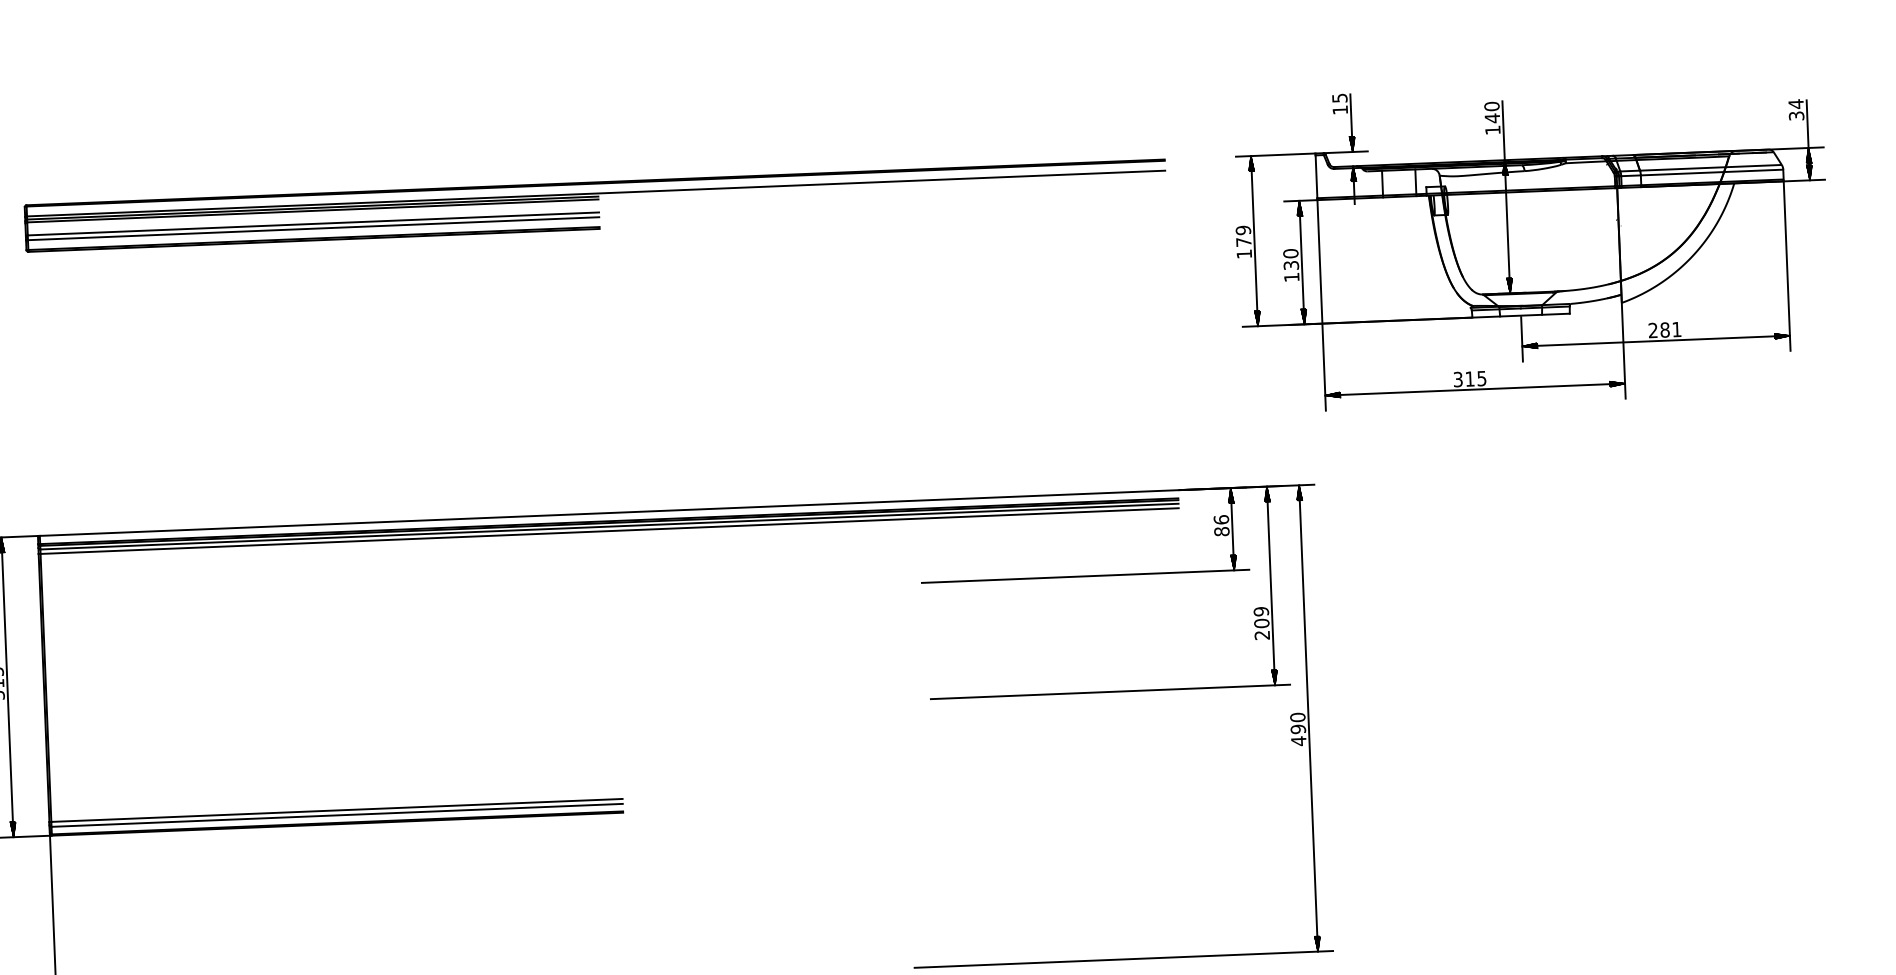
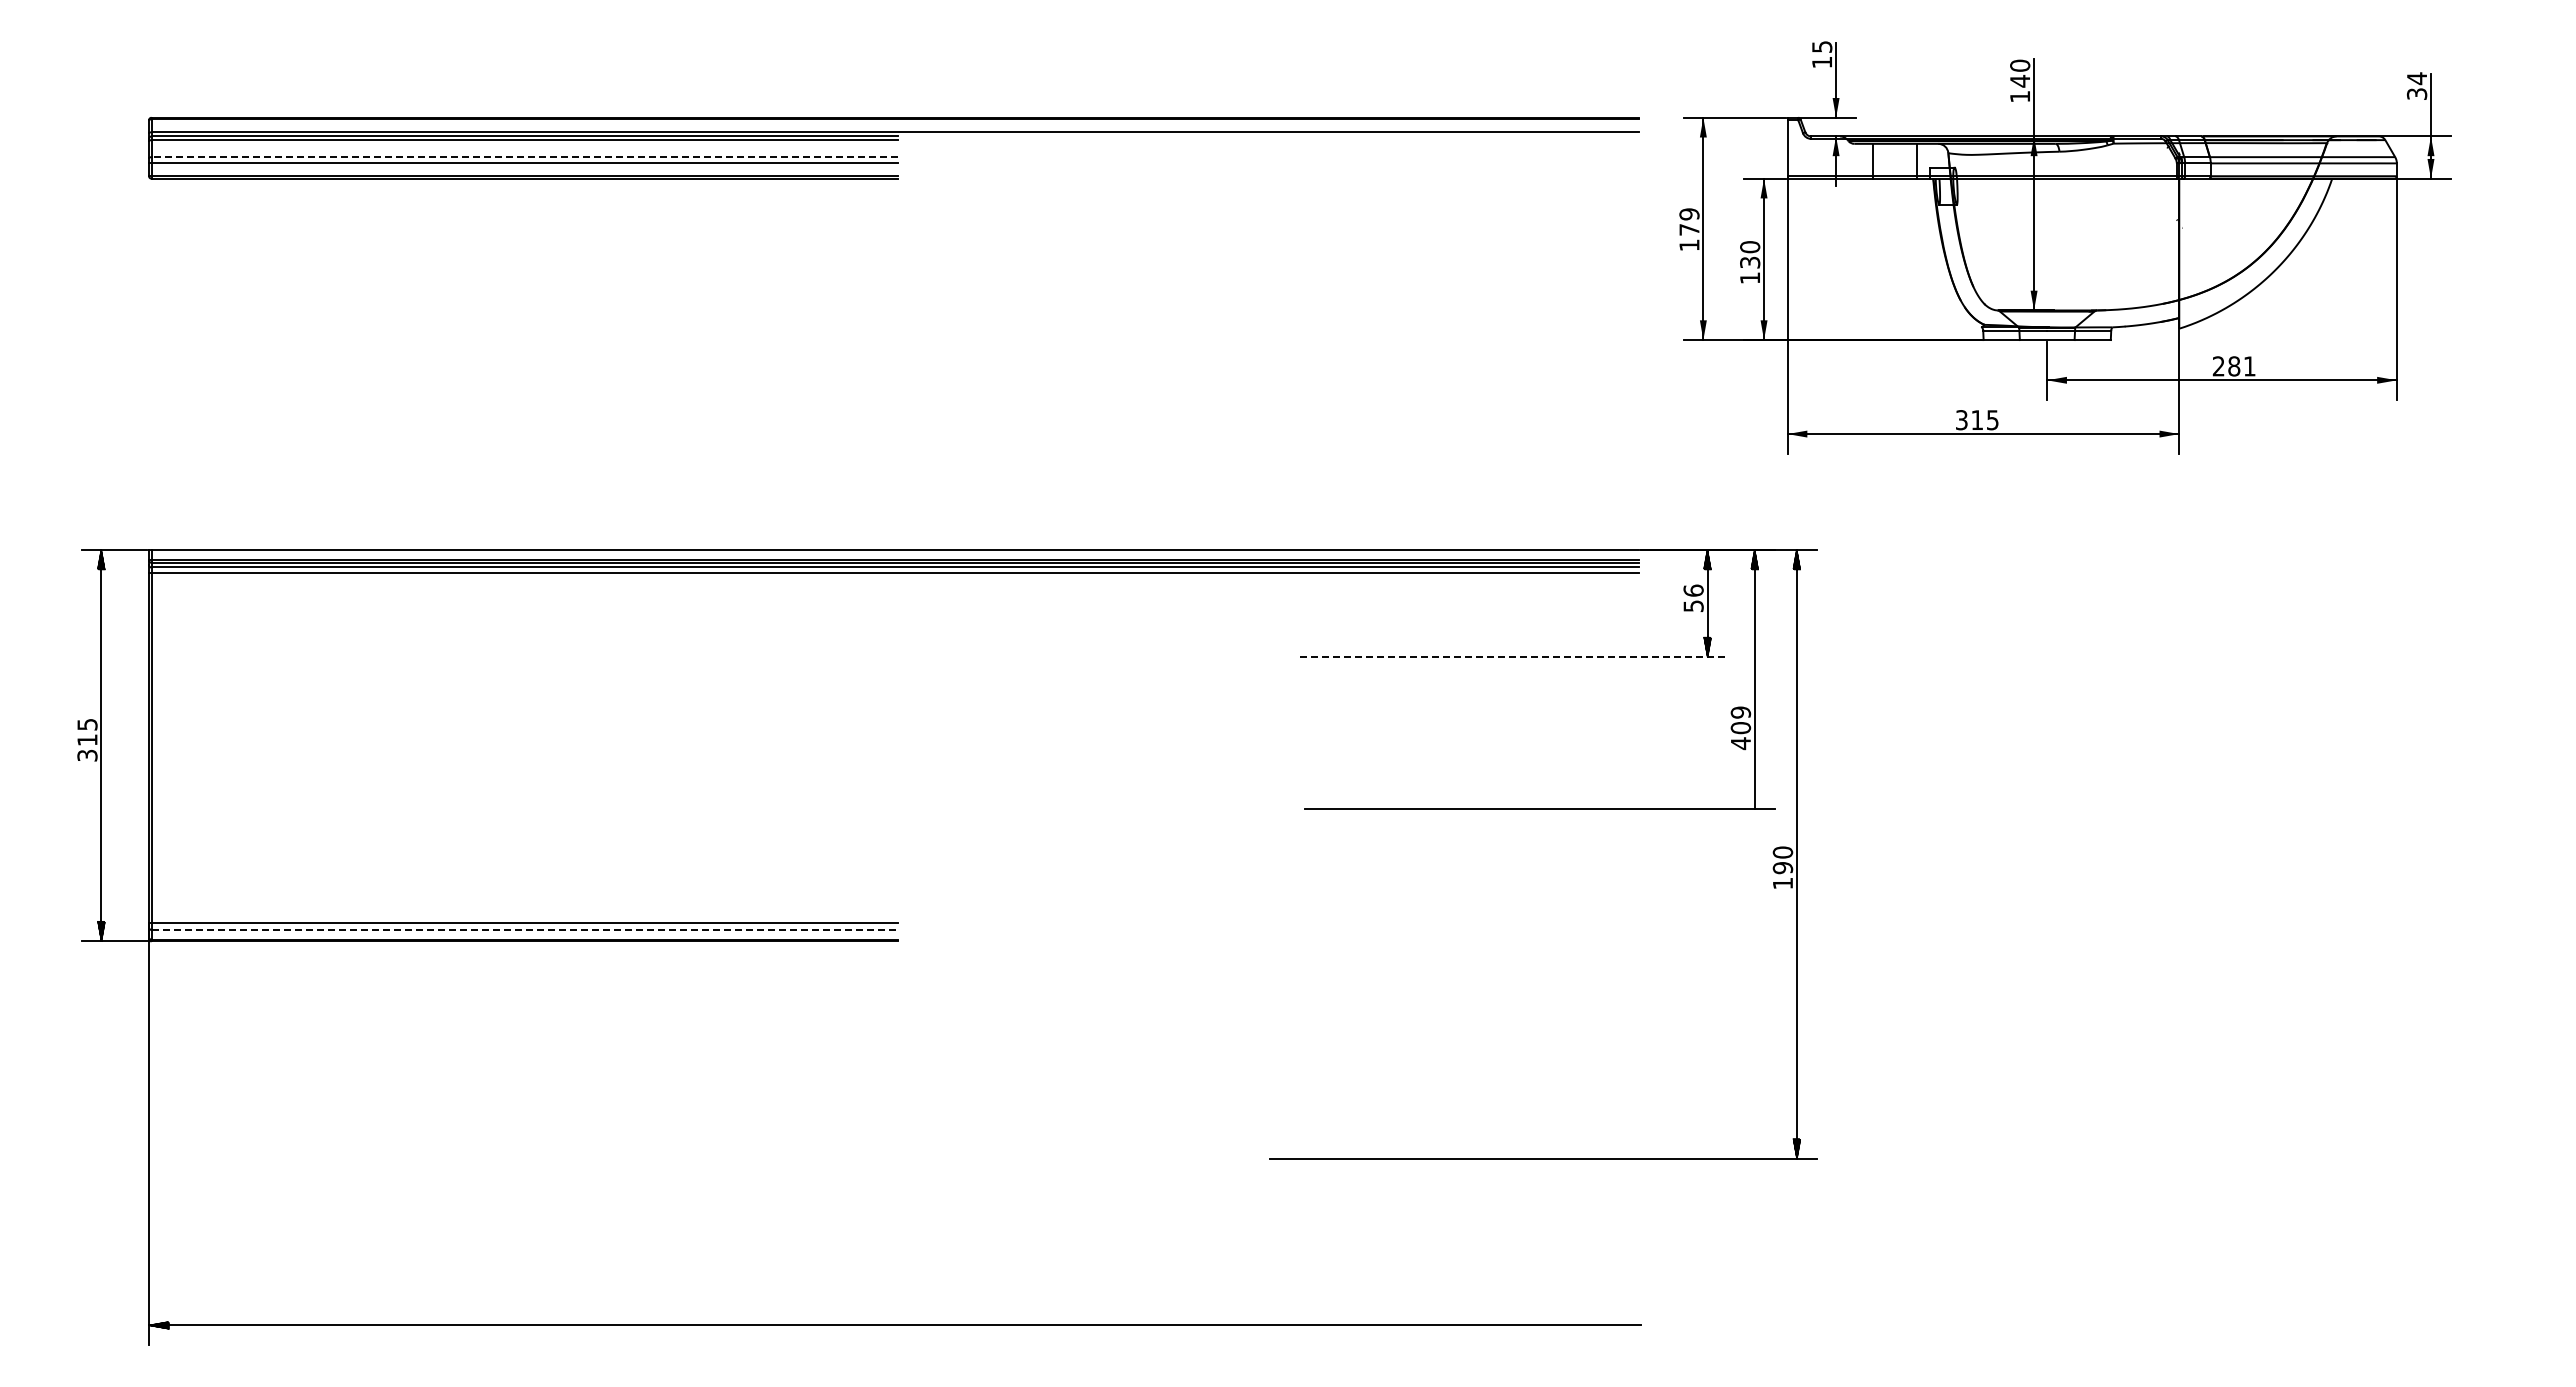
line: (313, 224) -> (524, 157), solid -> dashed
part: (1532, 244) -> (2065, 247), moved
text: (1221, 531) -> (1693, 606), 86 -> 56
line: (1085, 576) -> (1513, 657), solid -> dashed
text: (1262, 635) -> (1740, 743), 209 -> 409
hatch: (1274, 677) -> (1754, 799), removed
text: (1298, 741) -> (1782, 883), 490 -> 190
line: (337, 815) -> (525, 929), solid -> dashed

